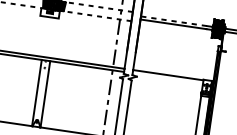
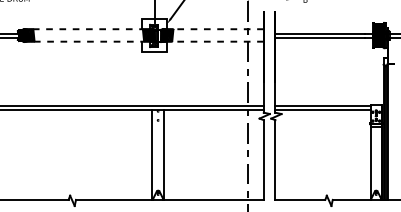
line: (174, 21) -> (320, 33), dashed -> solid
line: (167, 78) -> (322, 110), added

